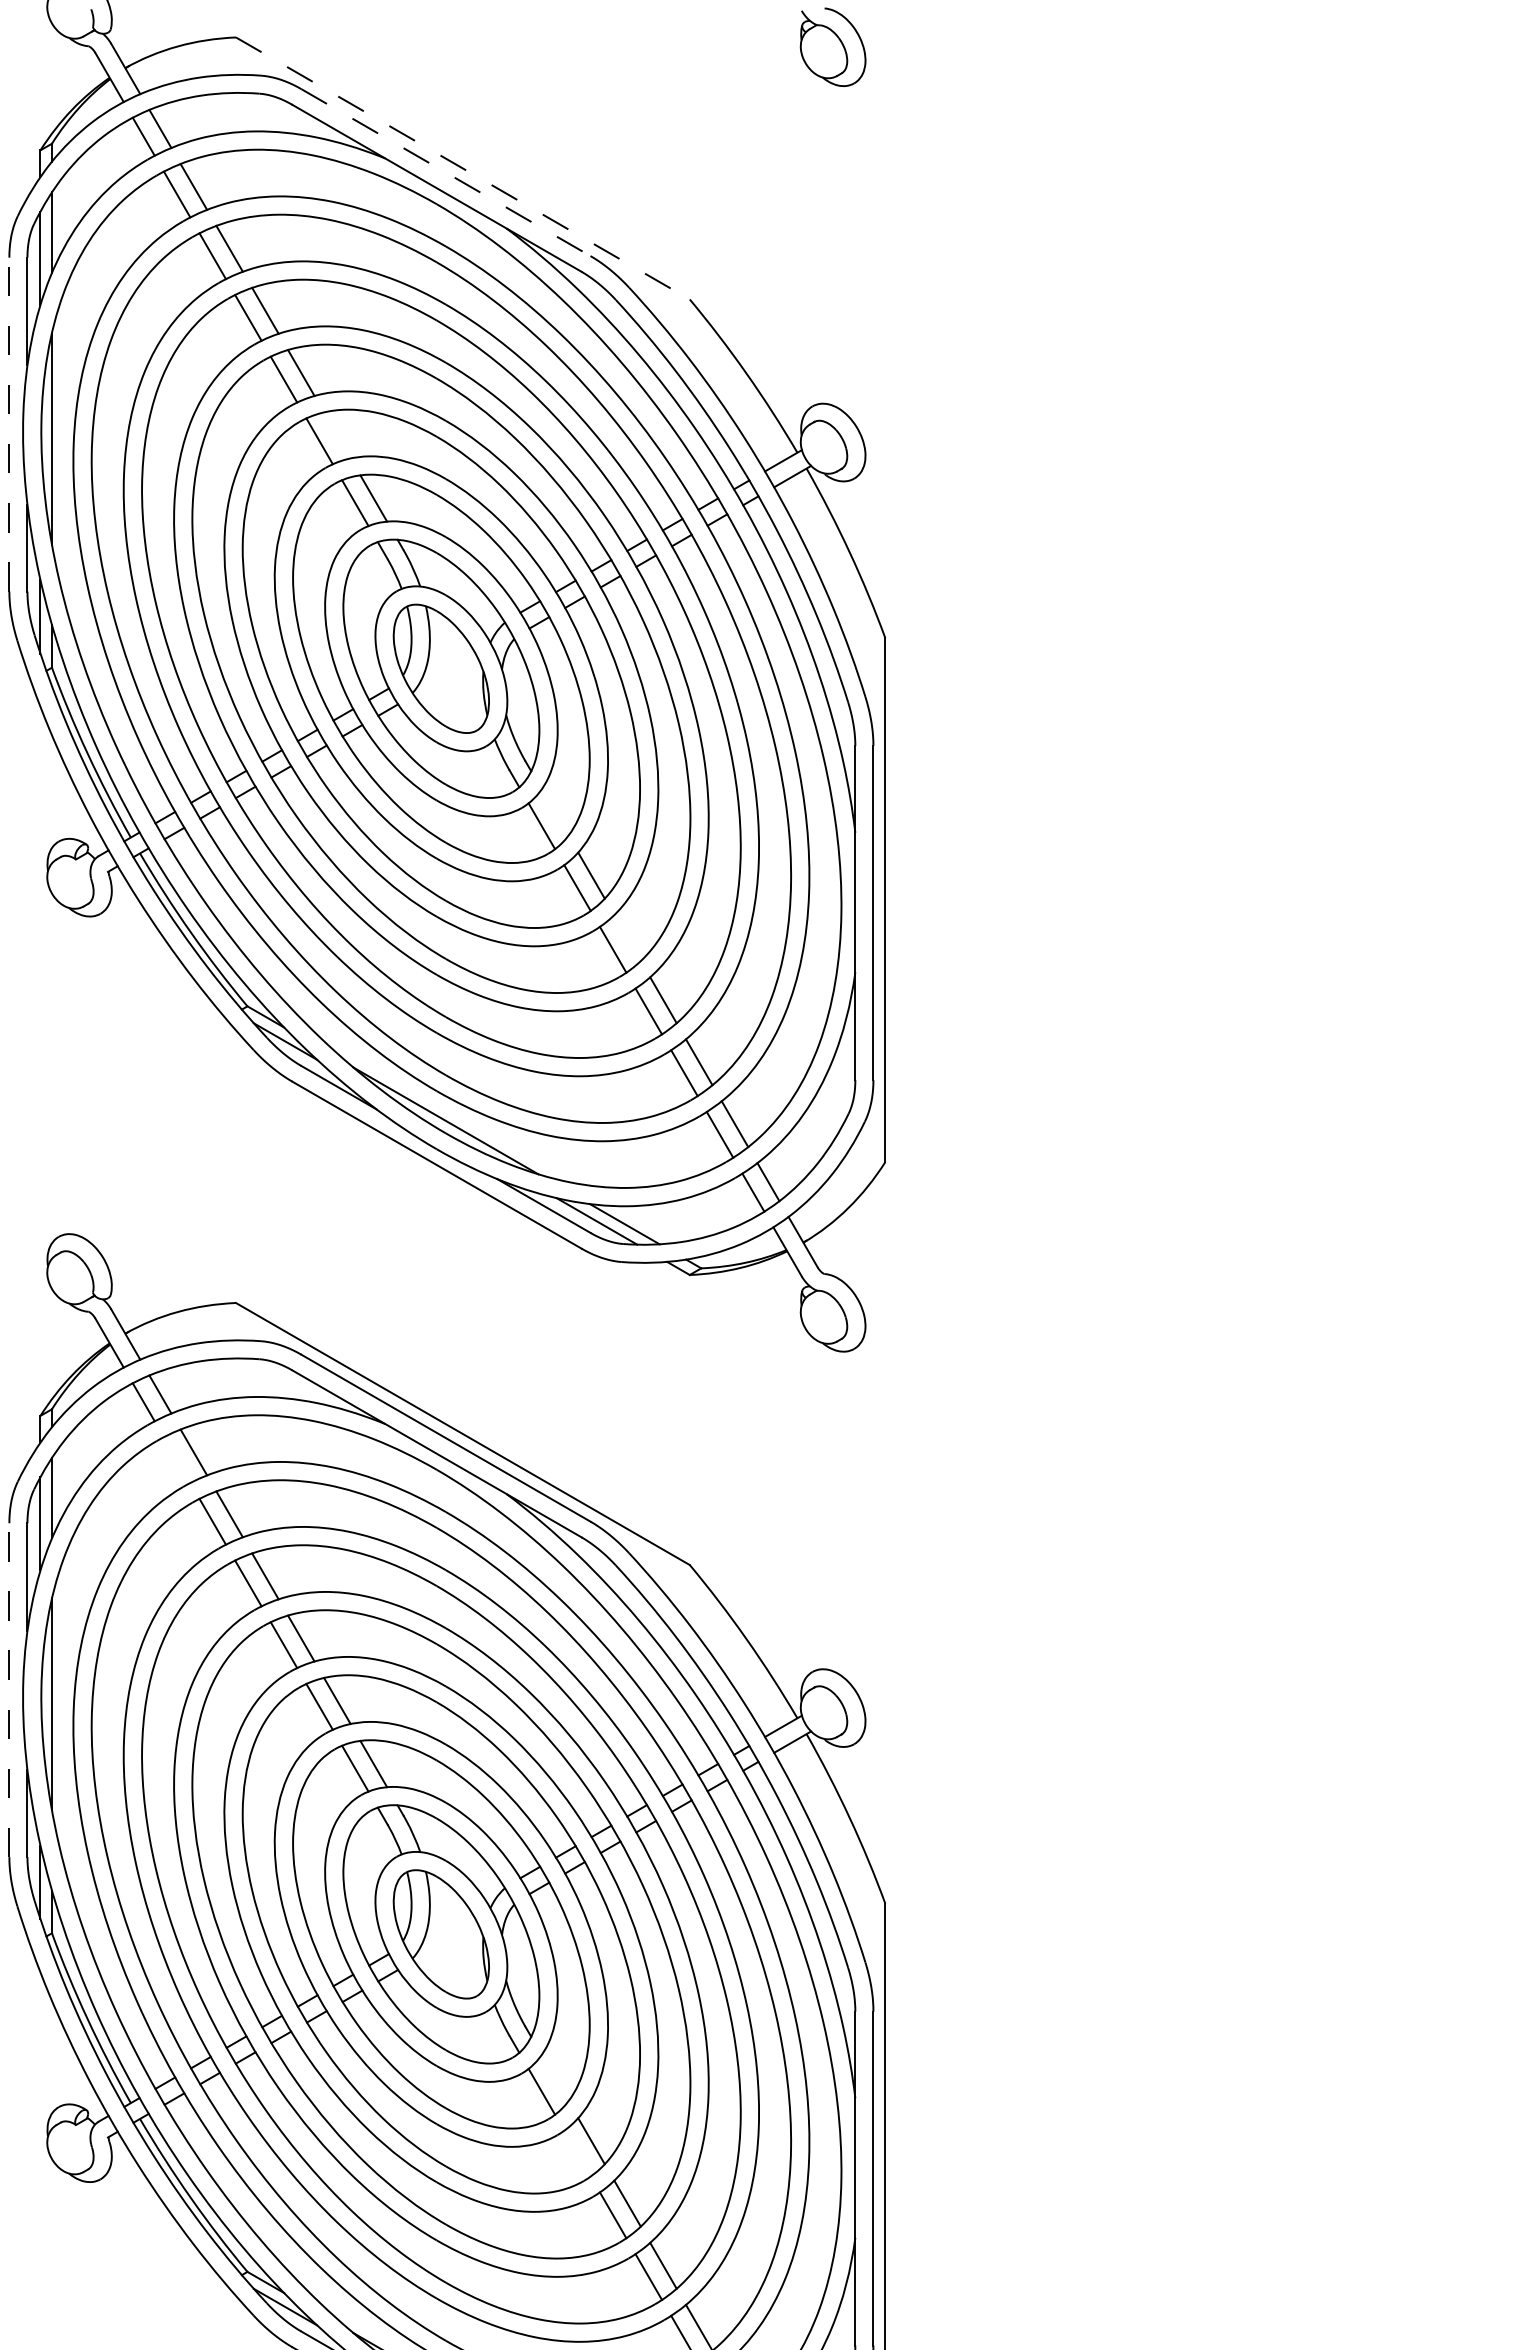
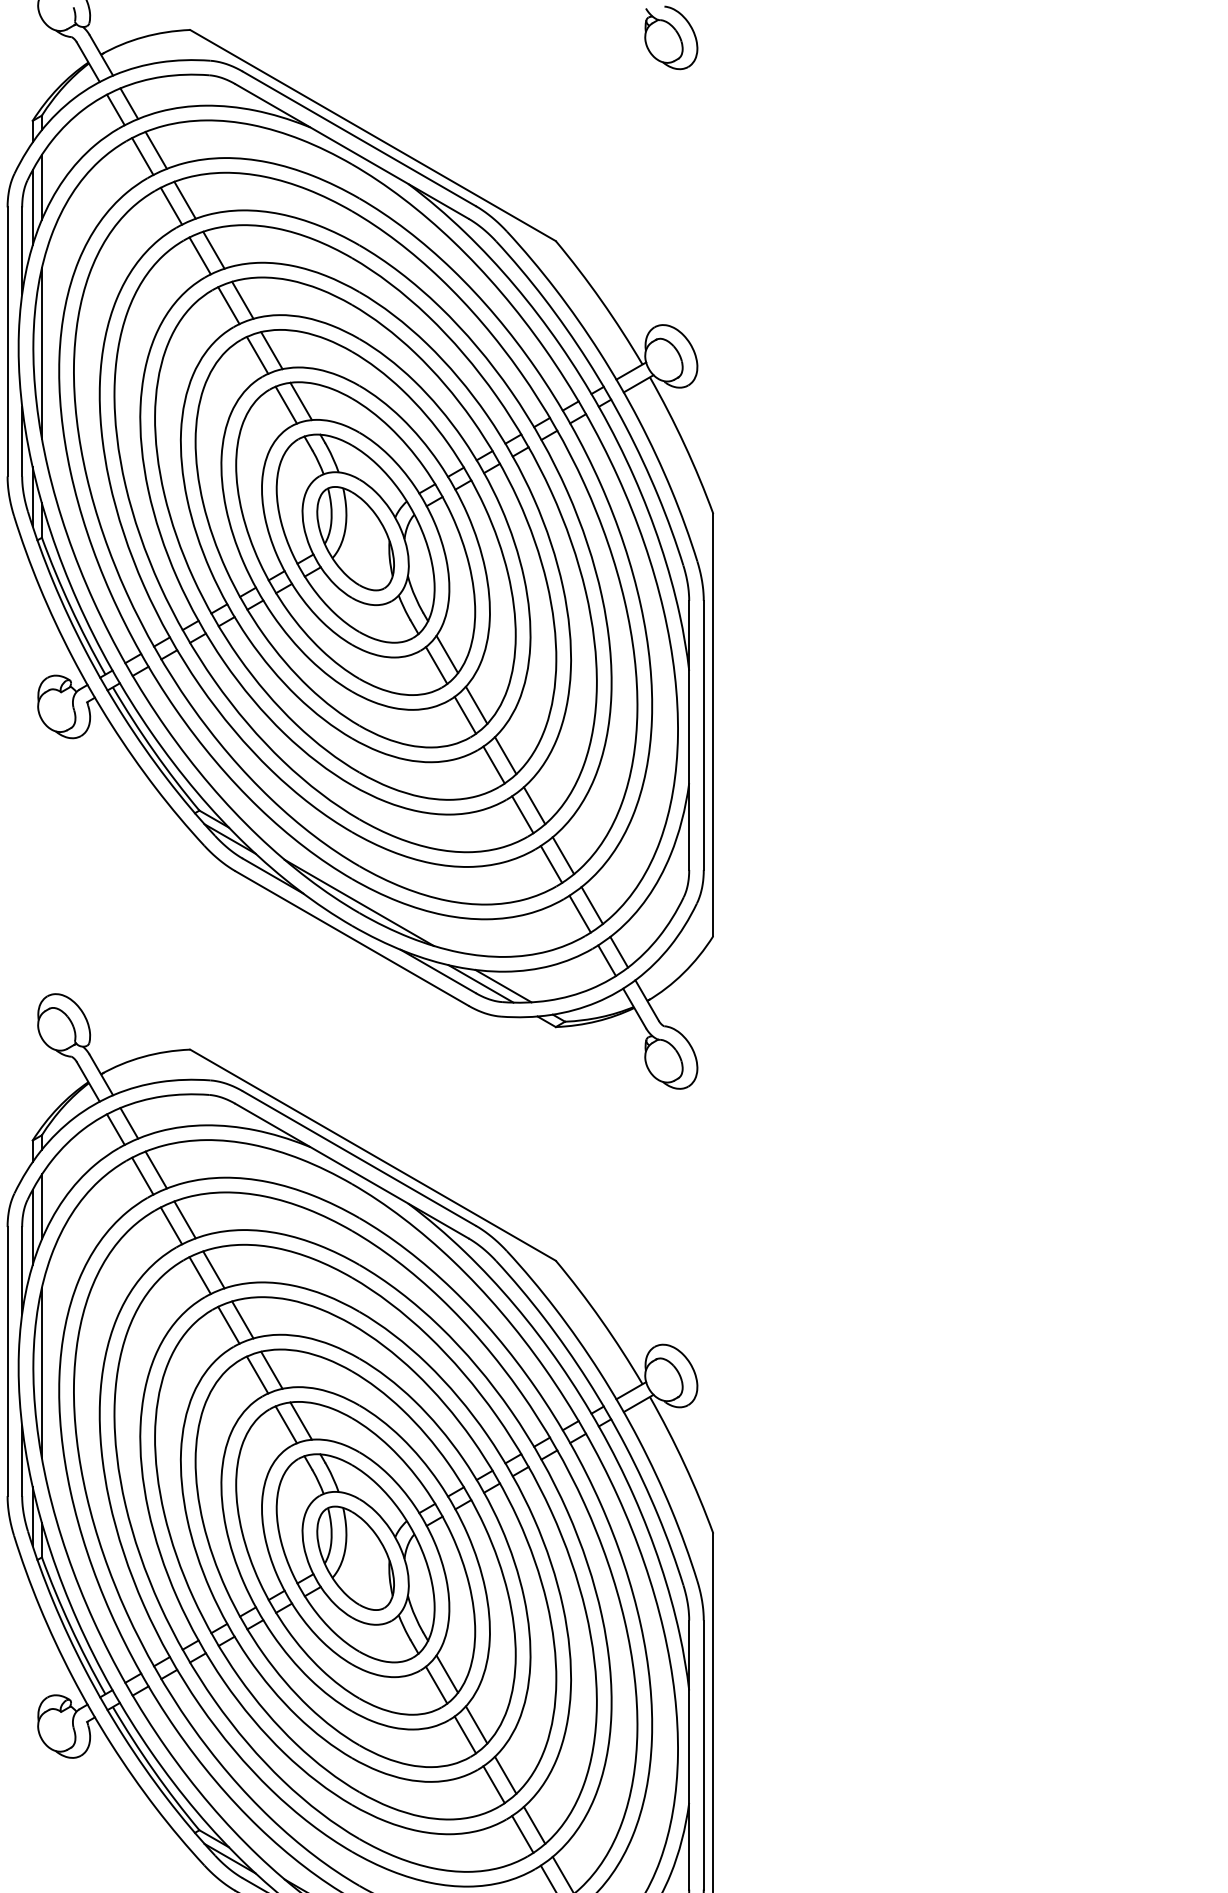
line: (463, 168) -> (373, 135), dashed -> solid
line: (445, 172) -> (358, 138), dashed -> solid
line: (9, 424) -> (7, 341), dashed -> solid
line: (337, 435) -> (271, 350), added
line: (554, 812) -> (446, 654), added
line: (627, 938) -> (505, 755), added
line: (176, 1459) -> (142, 1175), added
line: (9, 1690) -> (7, 1361), dashed -> solid
line: (554, 2078) -> (446, 1674), added
line: (577, 2153) -> (465, 1734), added

